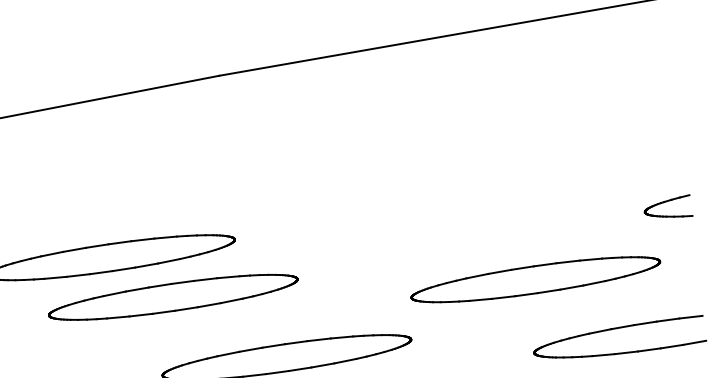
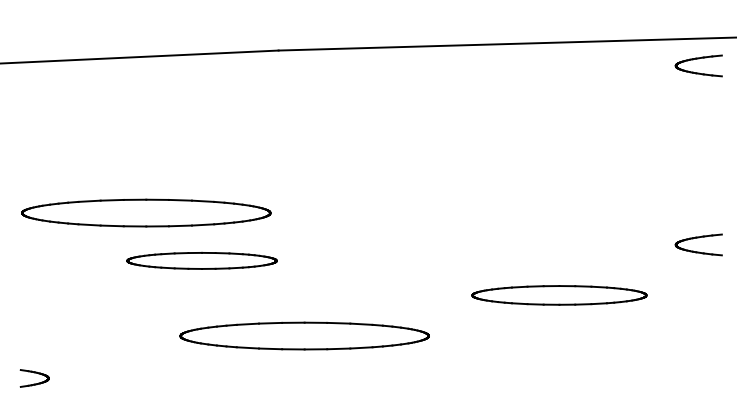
part: (641, 29) -> (698, 65), added
part: (535, 279) -> (559, 295), size x0.7
part: (172, 297) -> (201, 260), size x0.6
part: (617, 329) -> (632, 355), removed

